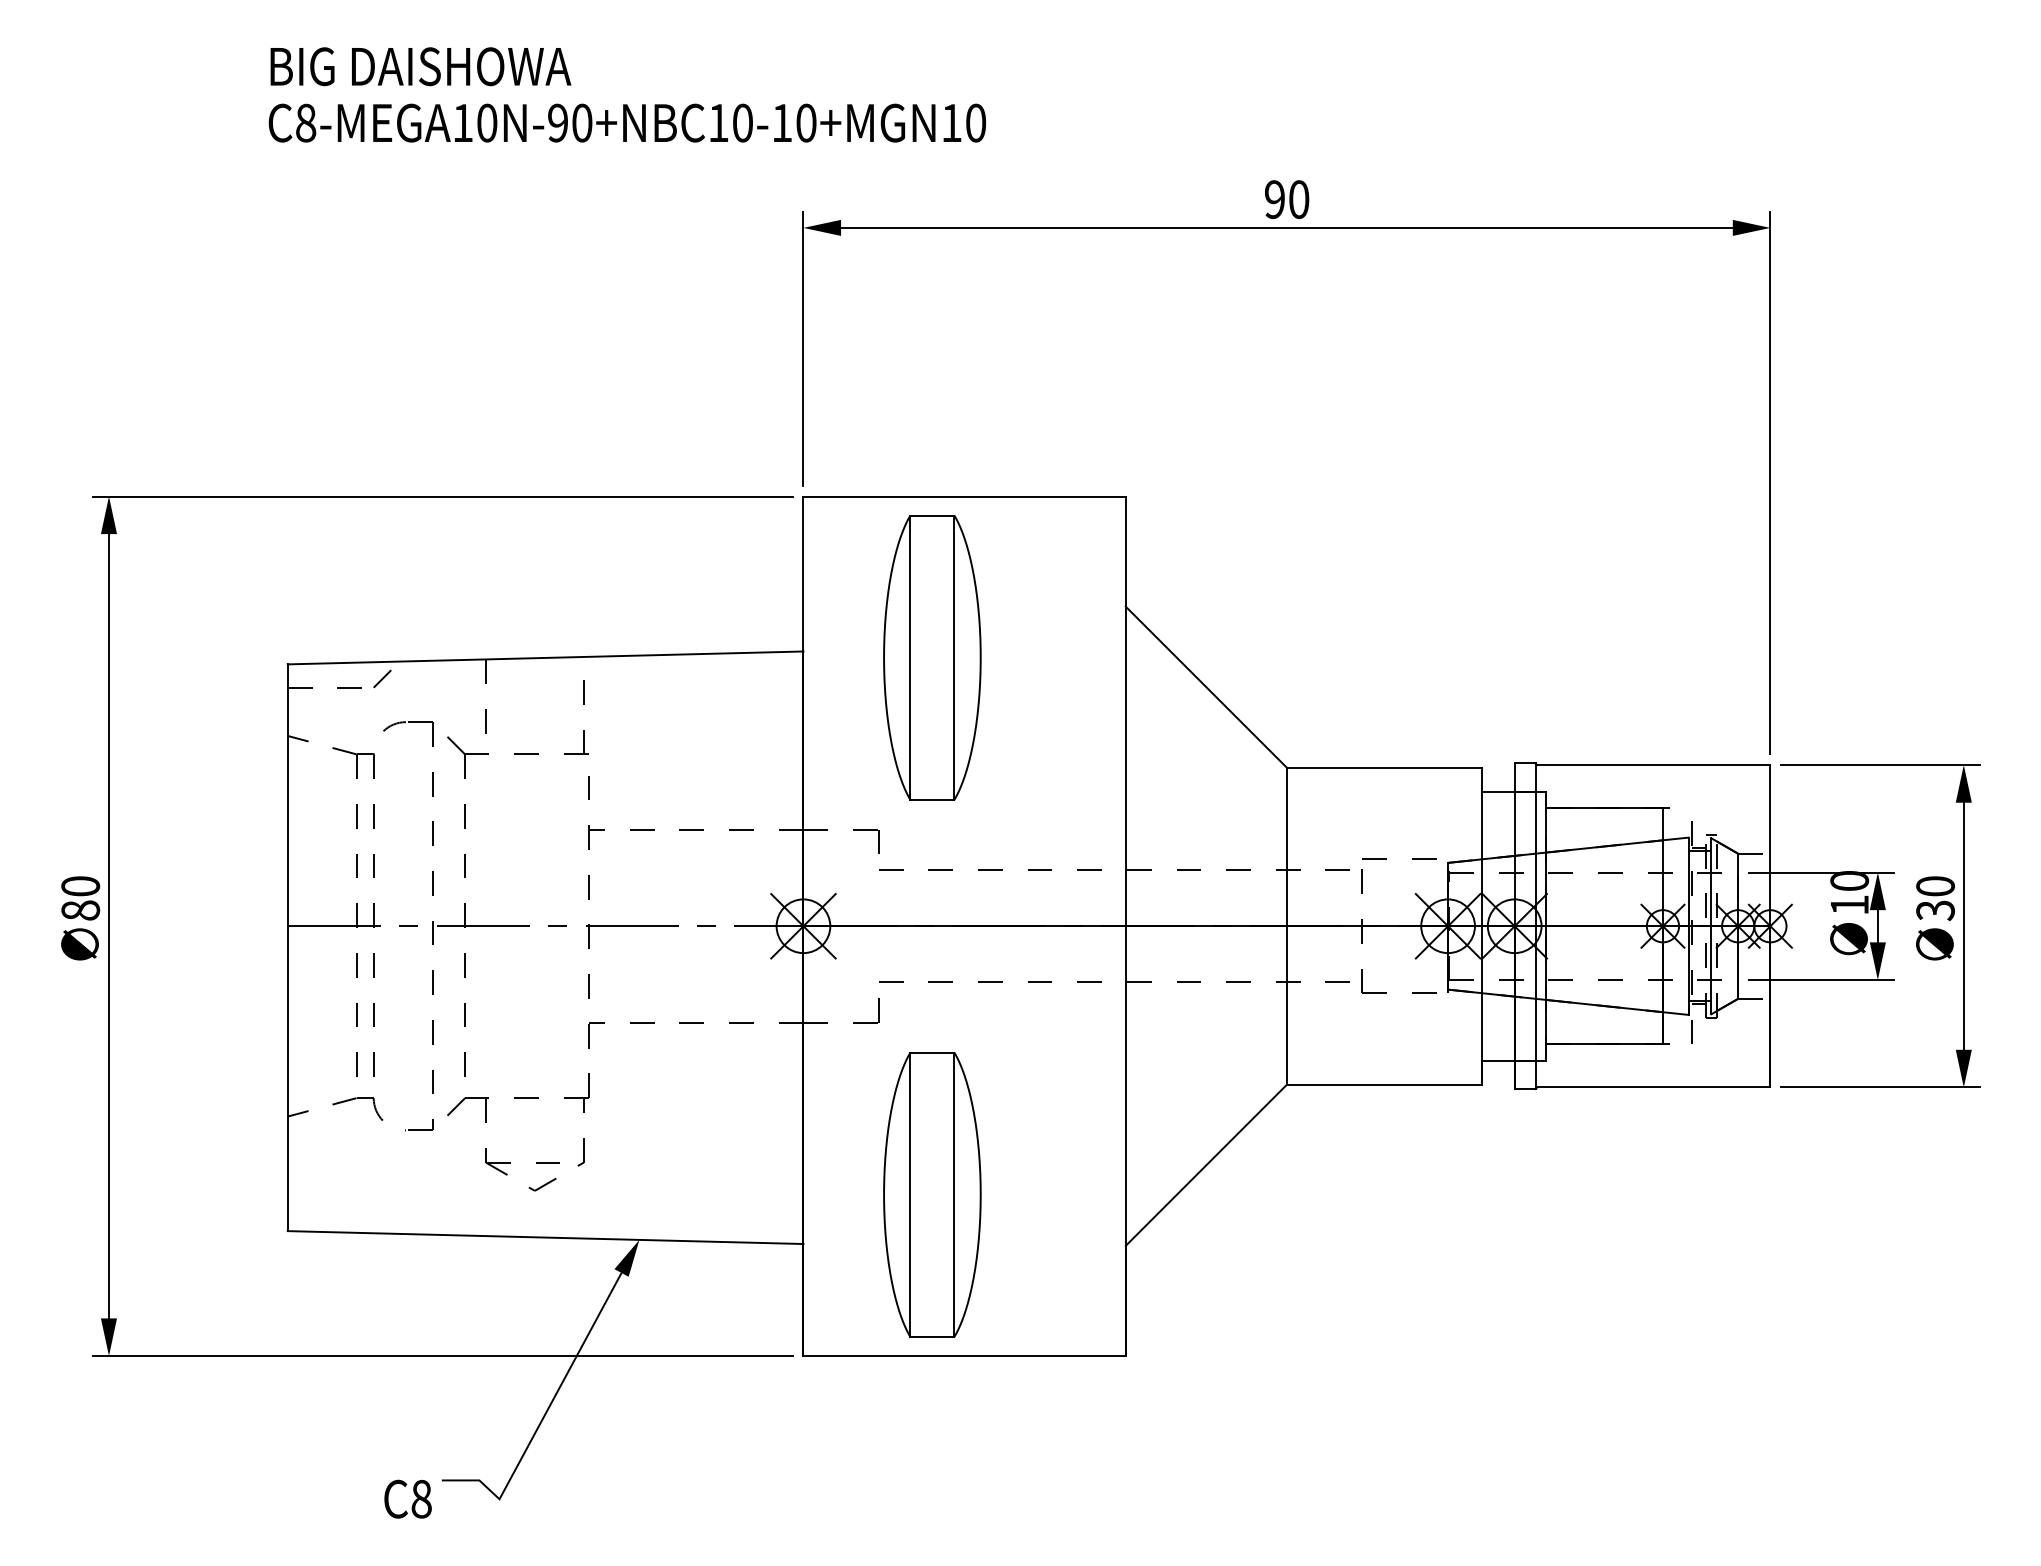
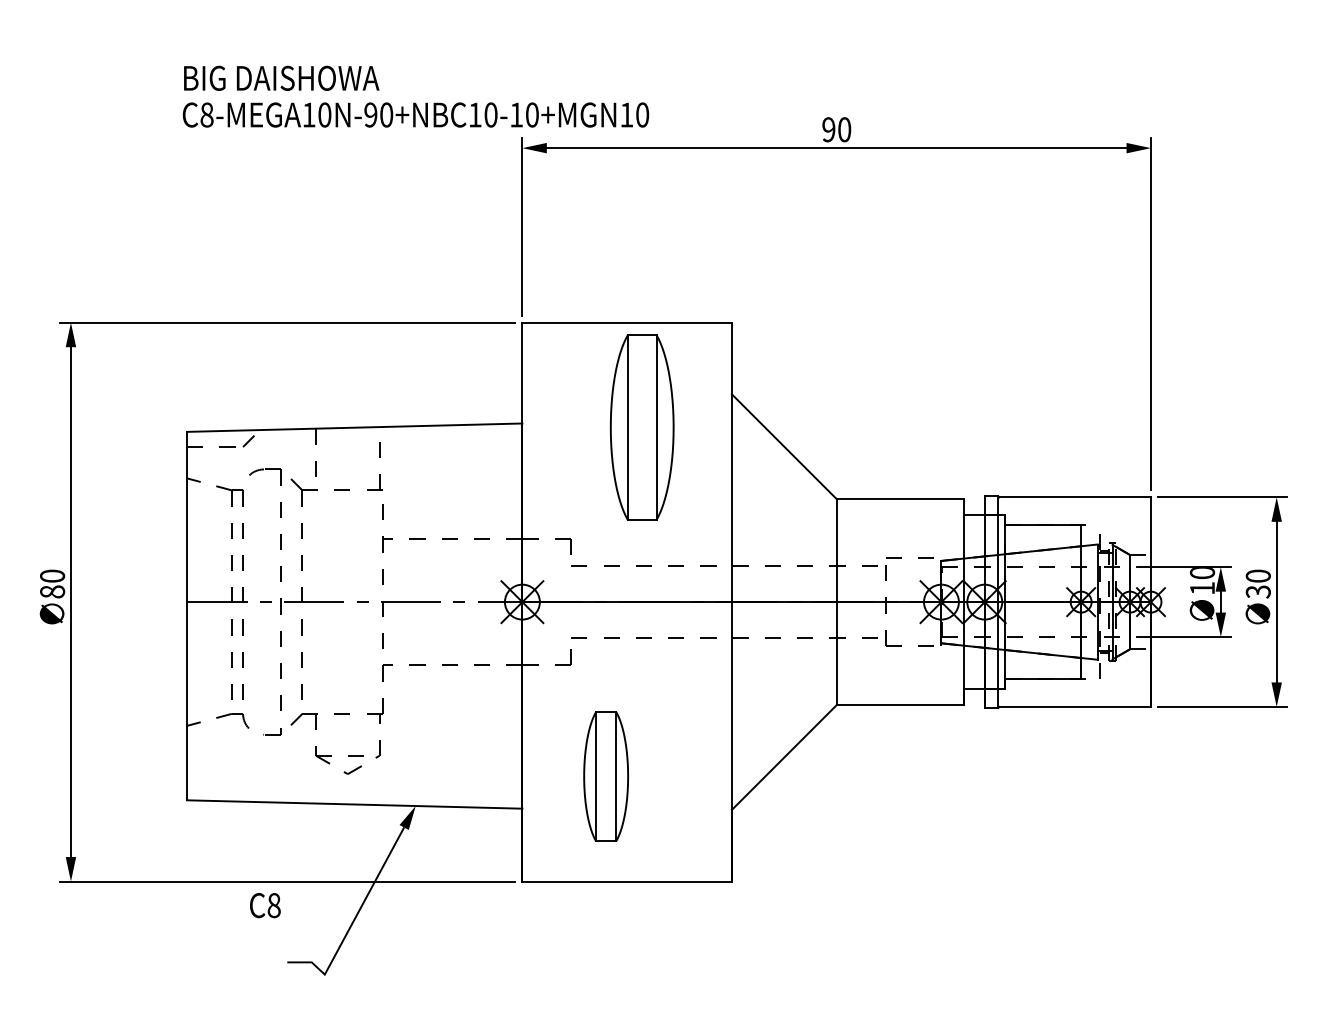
text: (626, 94) -> (415, 96), moved
part: (931, 657) -> (641, 427), moved
part: (931, 1194) -> (605, 776), size x0.7
text: (408, 1499) -> (265, 905), moved

